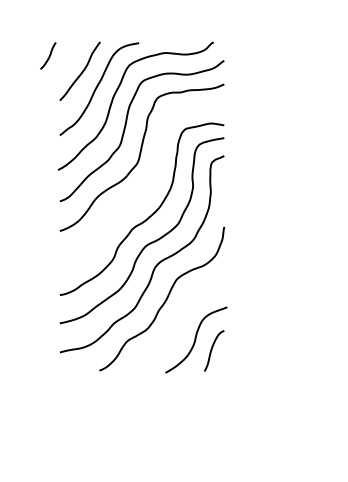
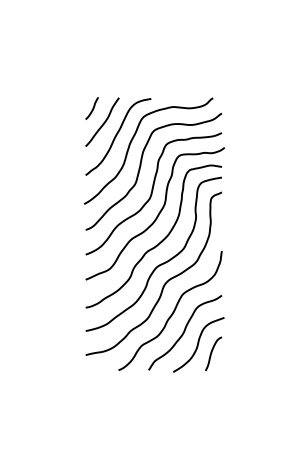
curve: (48, 55) -> (92, 108), moved
curve: (146, 182) -> (157, 214), added
curve: (180, 323) -> (185, 331), added

